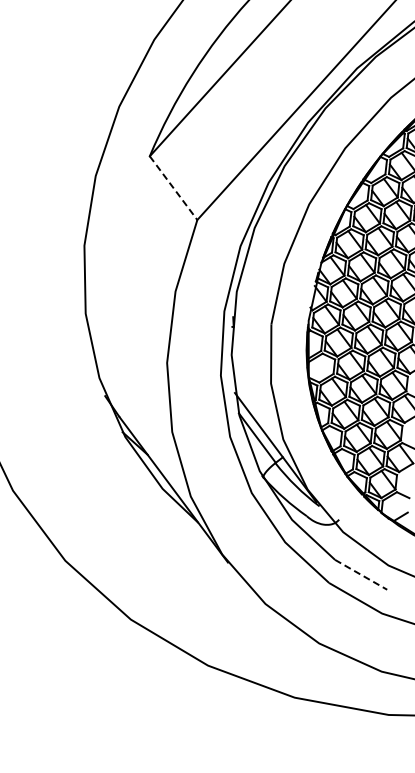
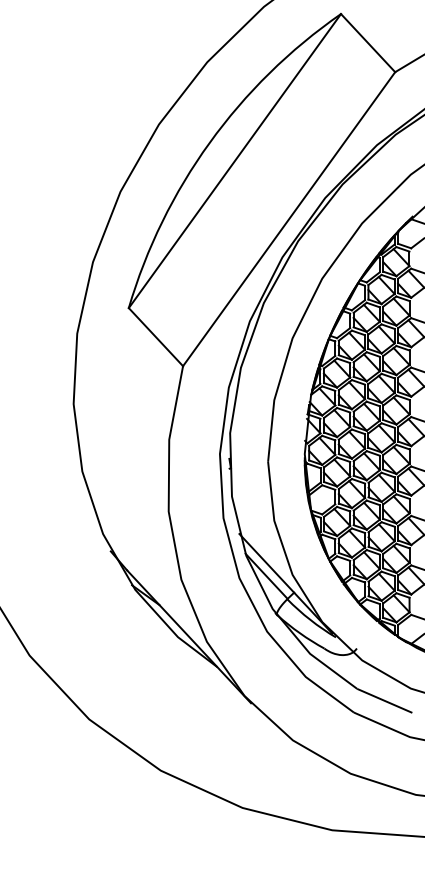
line: (173, 188) -> (155, 337), dashed -> solid
line: (361, 575) -> (385, 701), dashed -> solid

